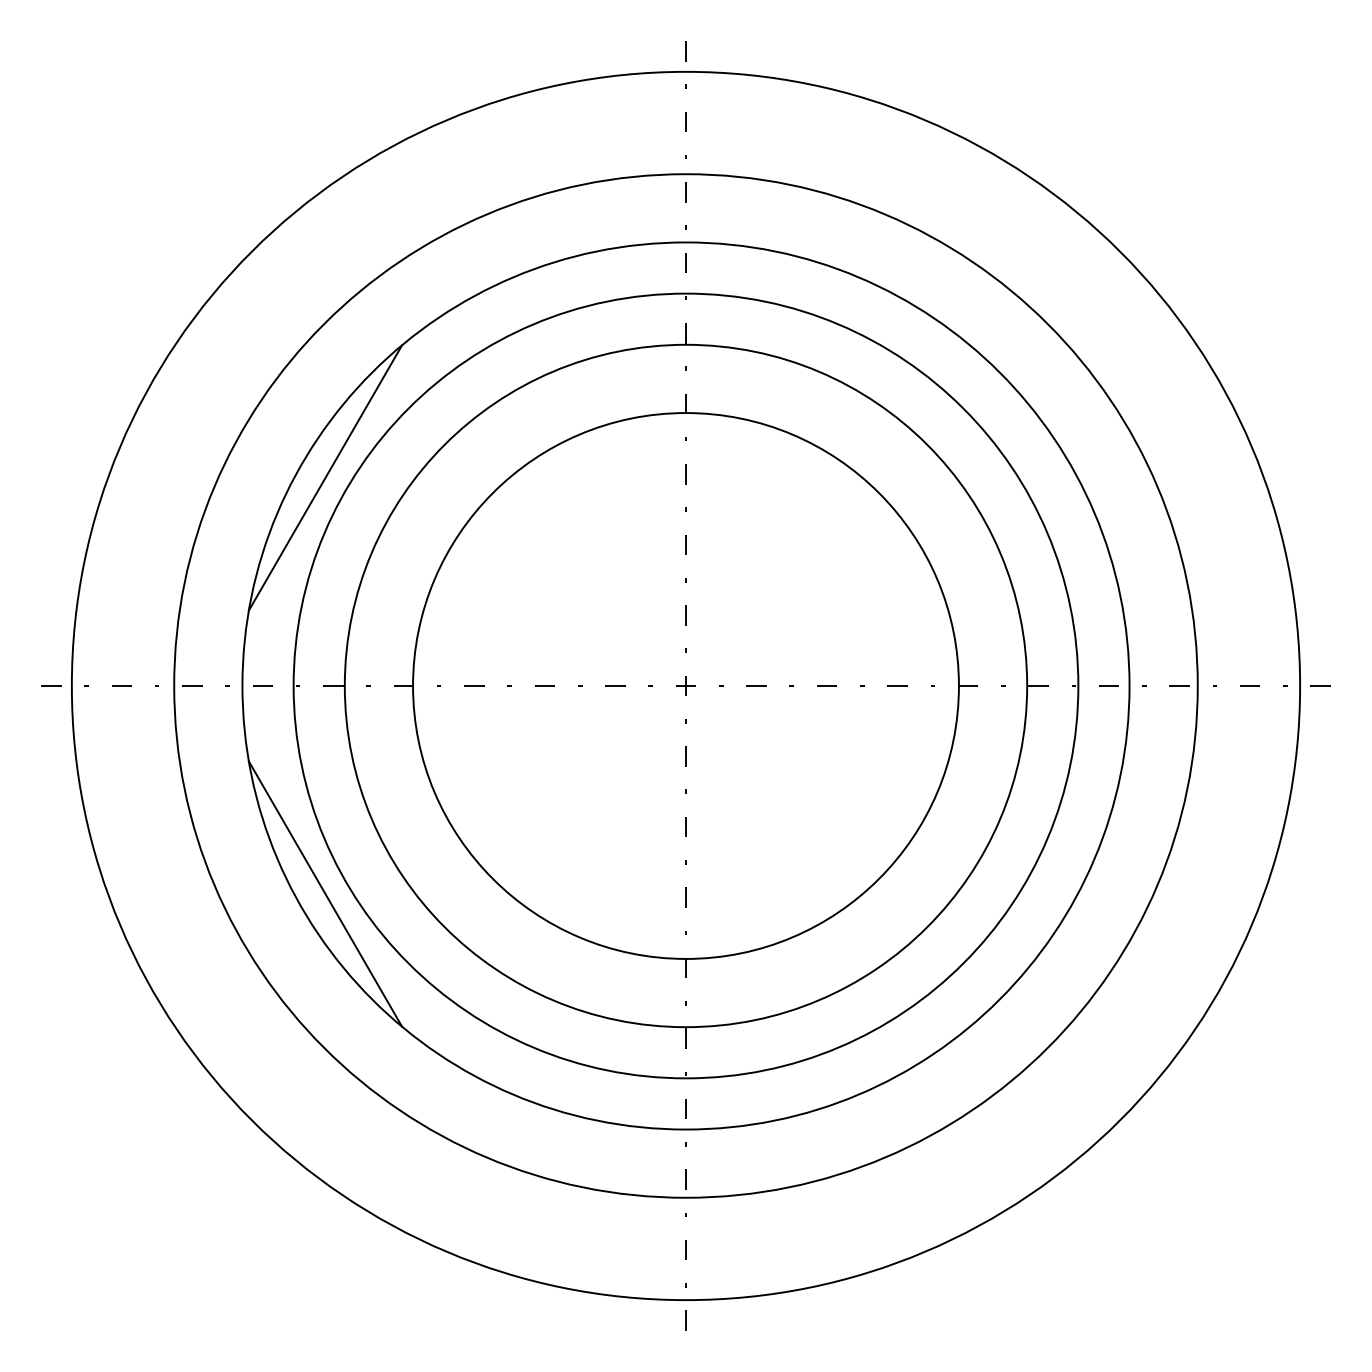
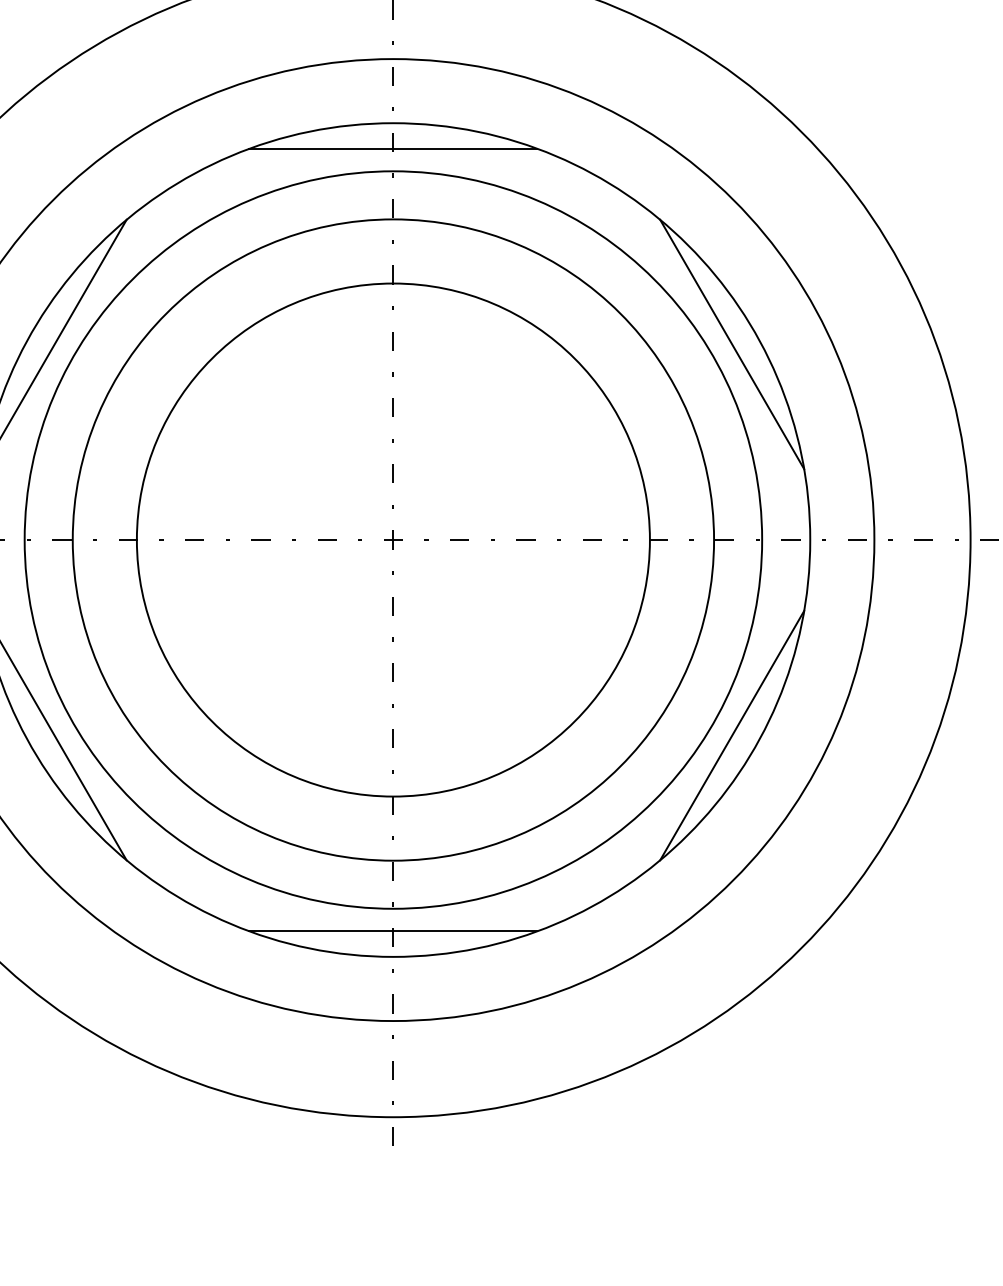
line: (685, 269) -> (392, 148), added
line: (1046, 477) -> (732, 344), added
line: (1046, 893) -> (732, 735), added
line: (685, 1102) -> (392, 931), added

